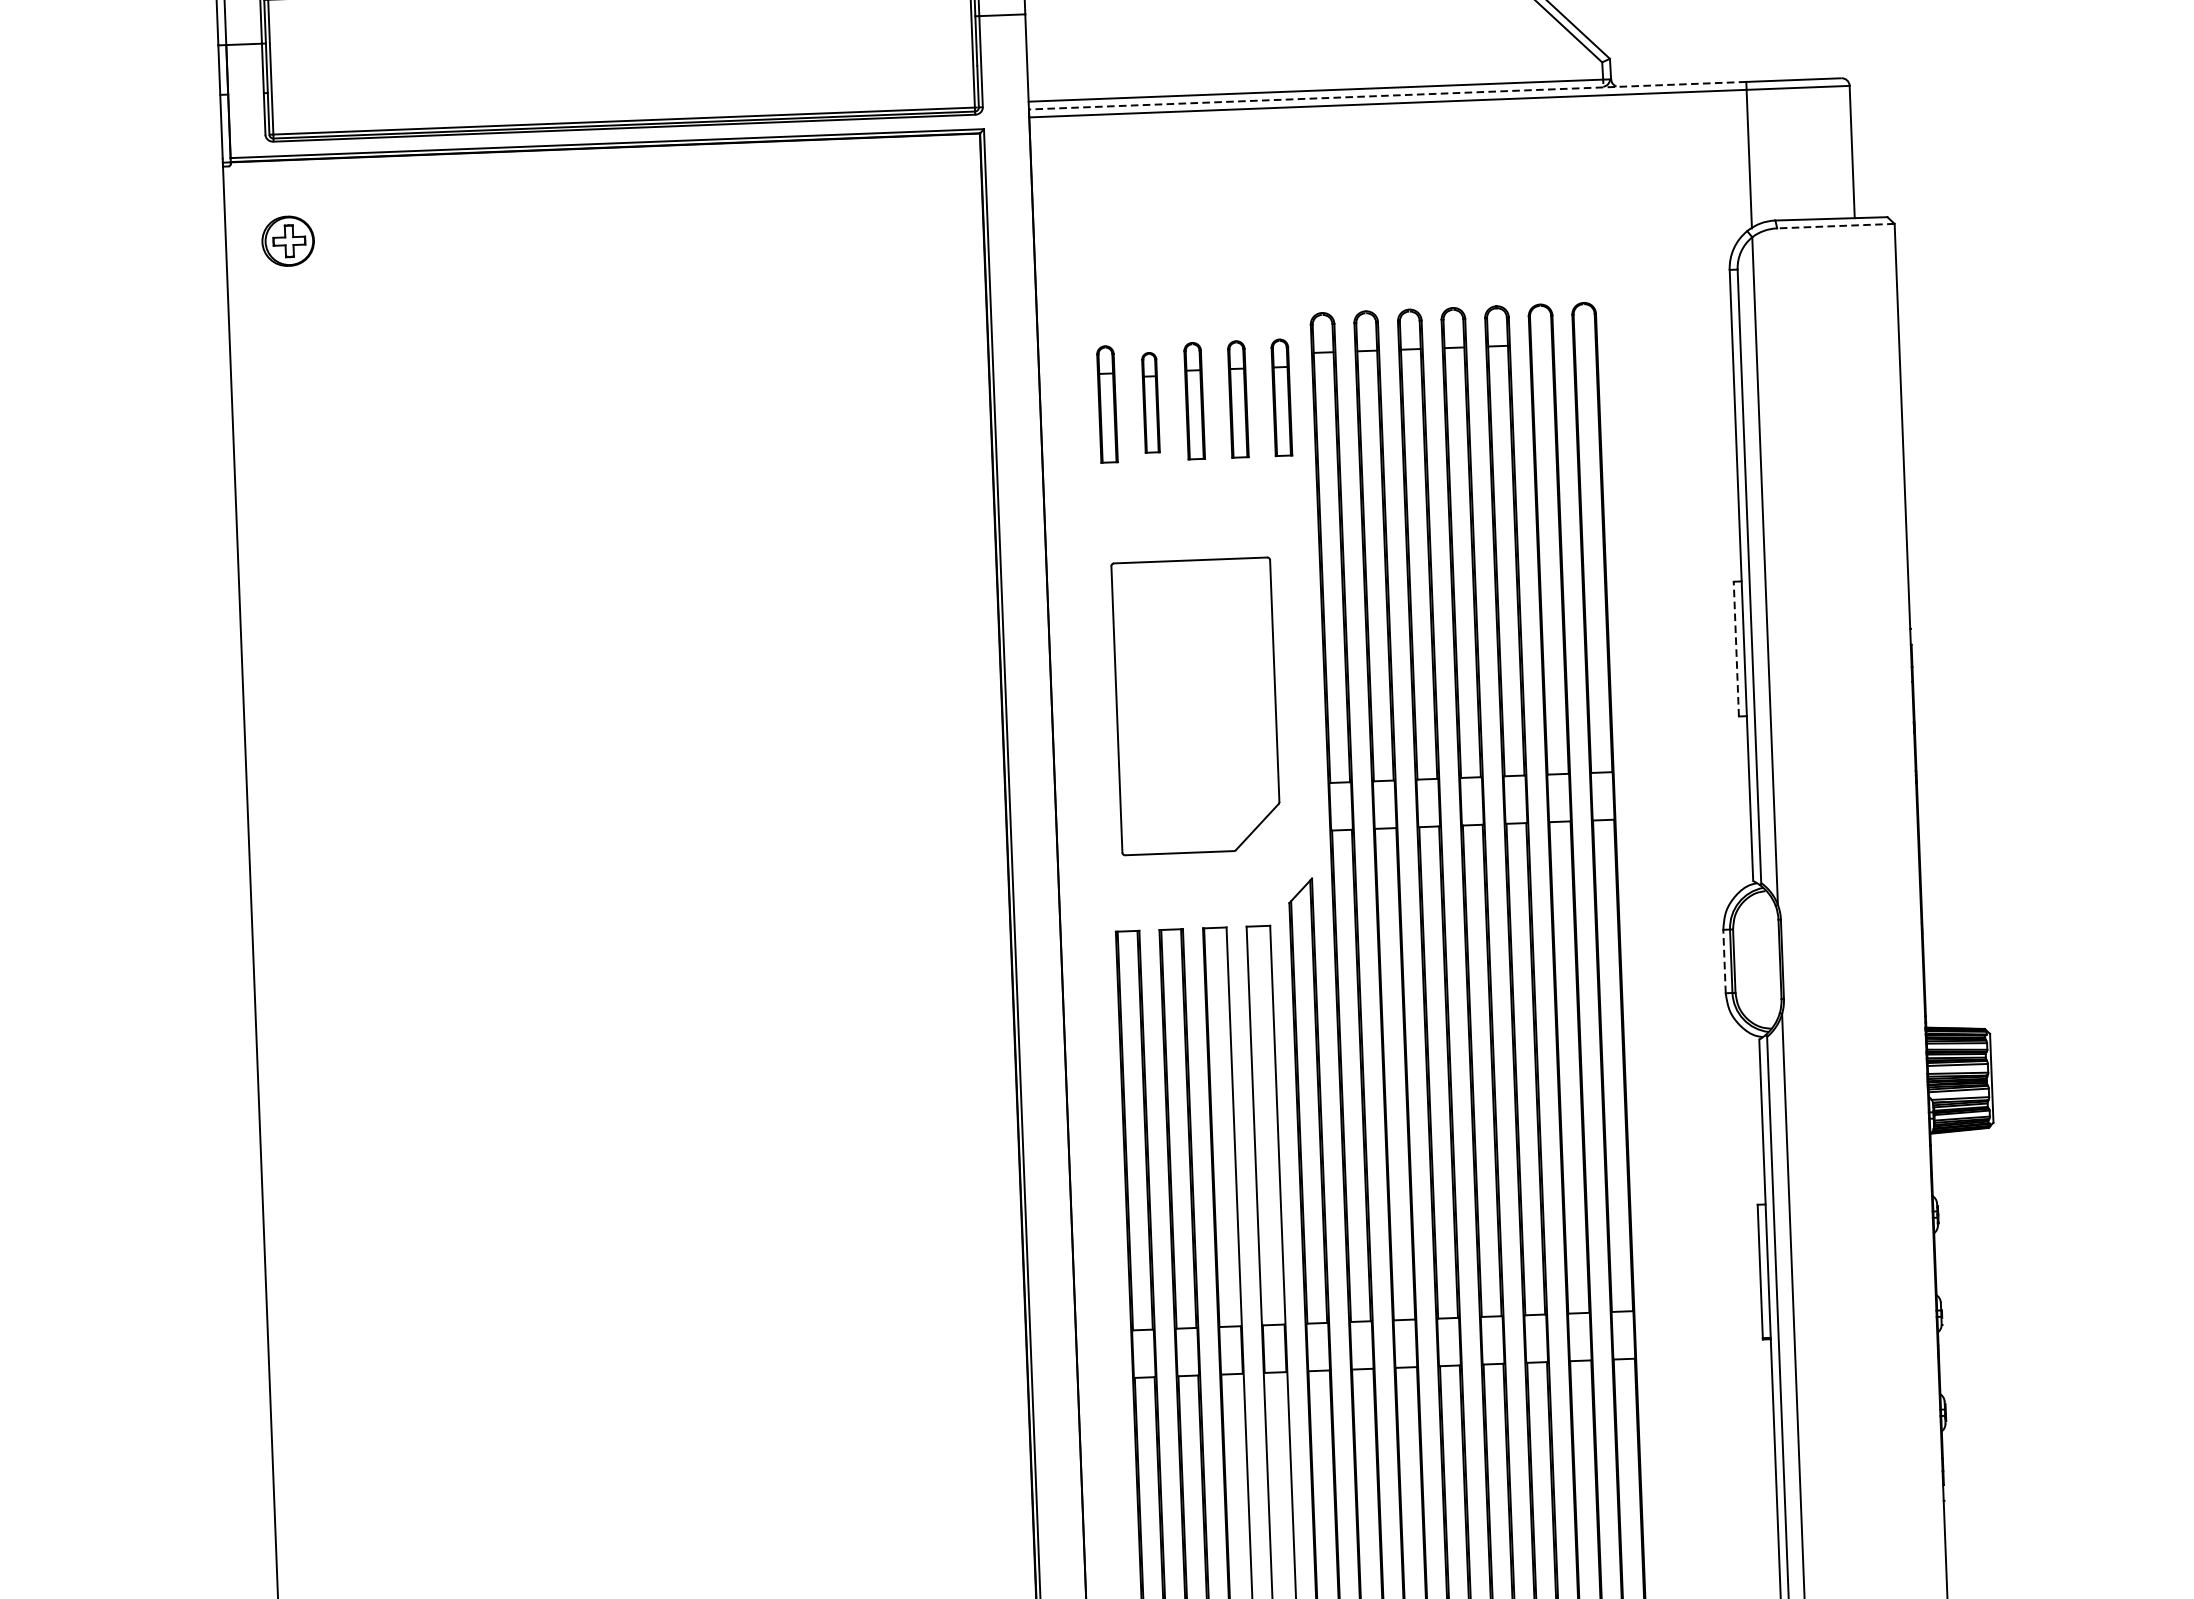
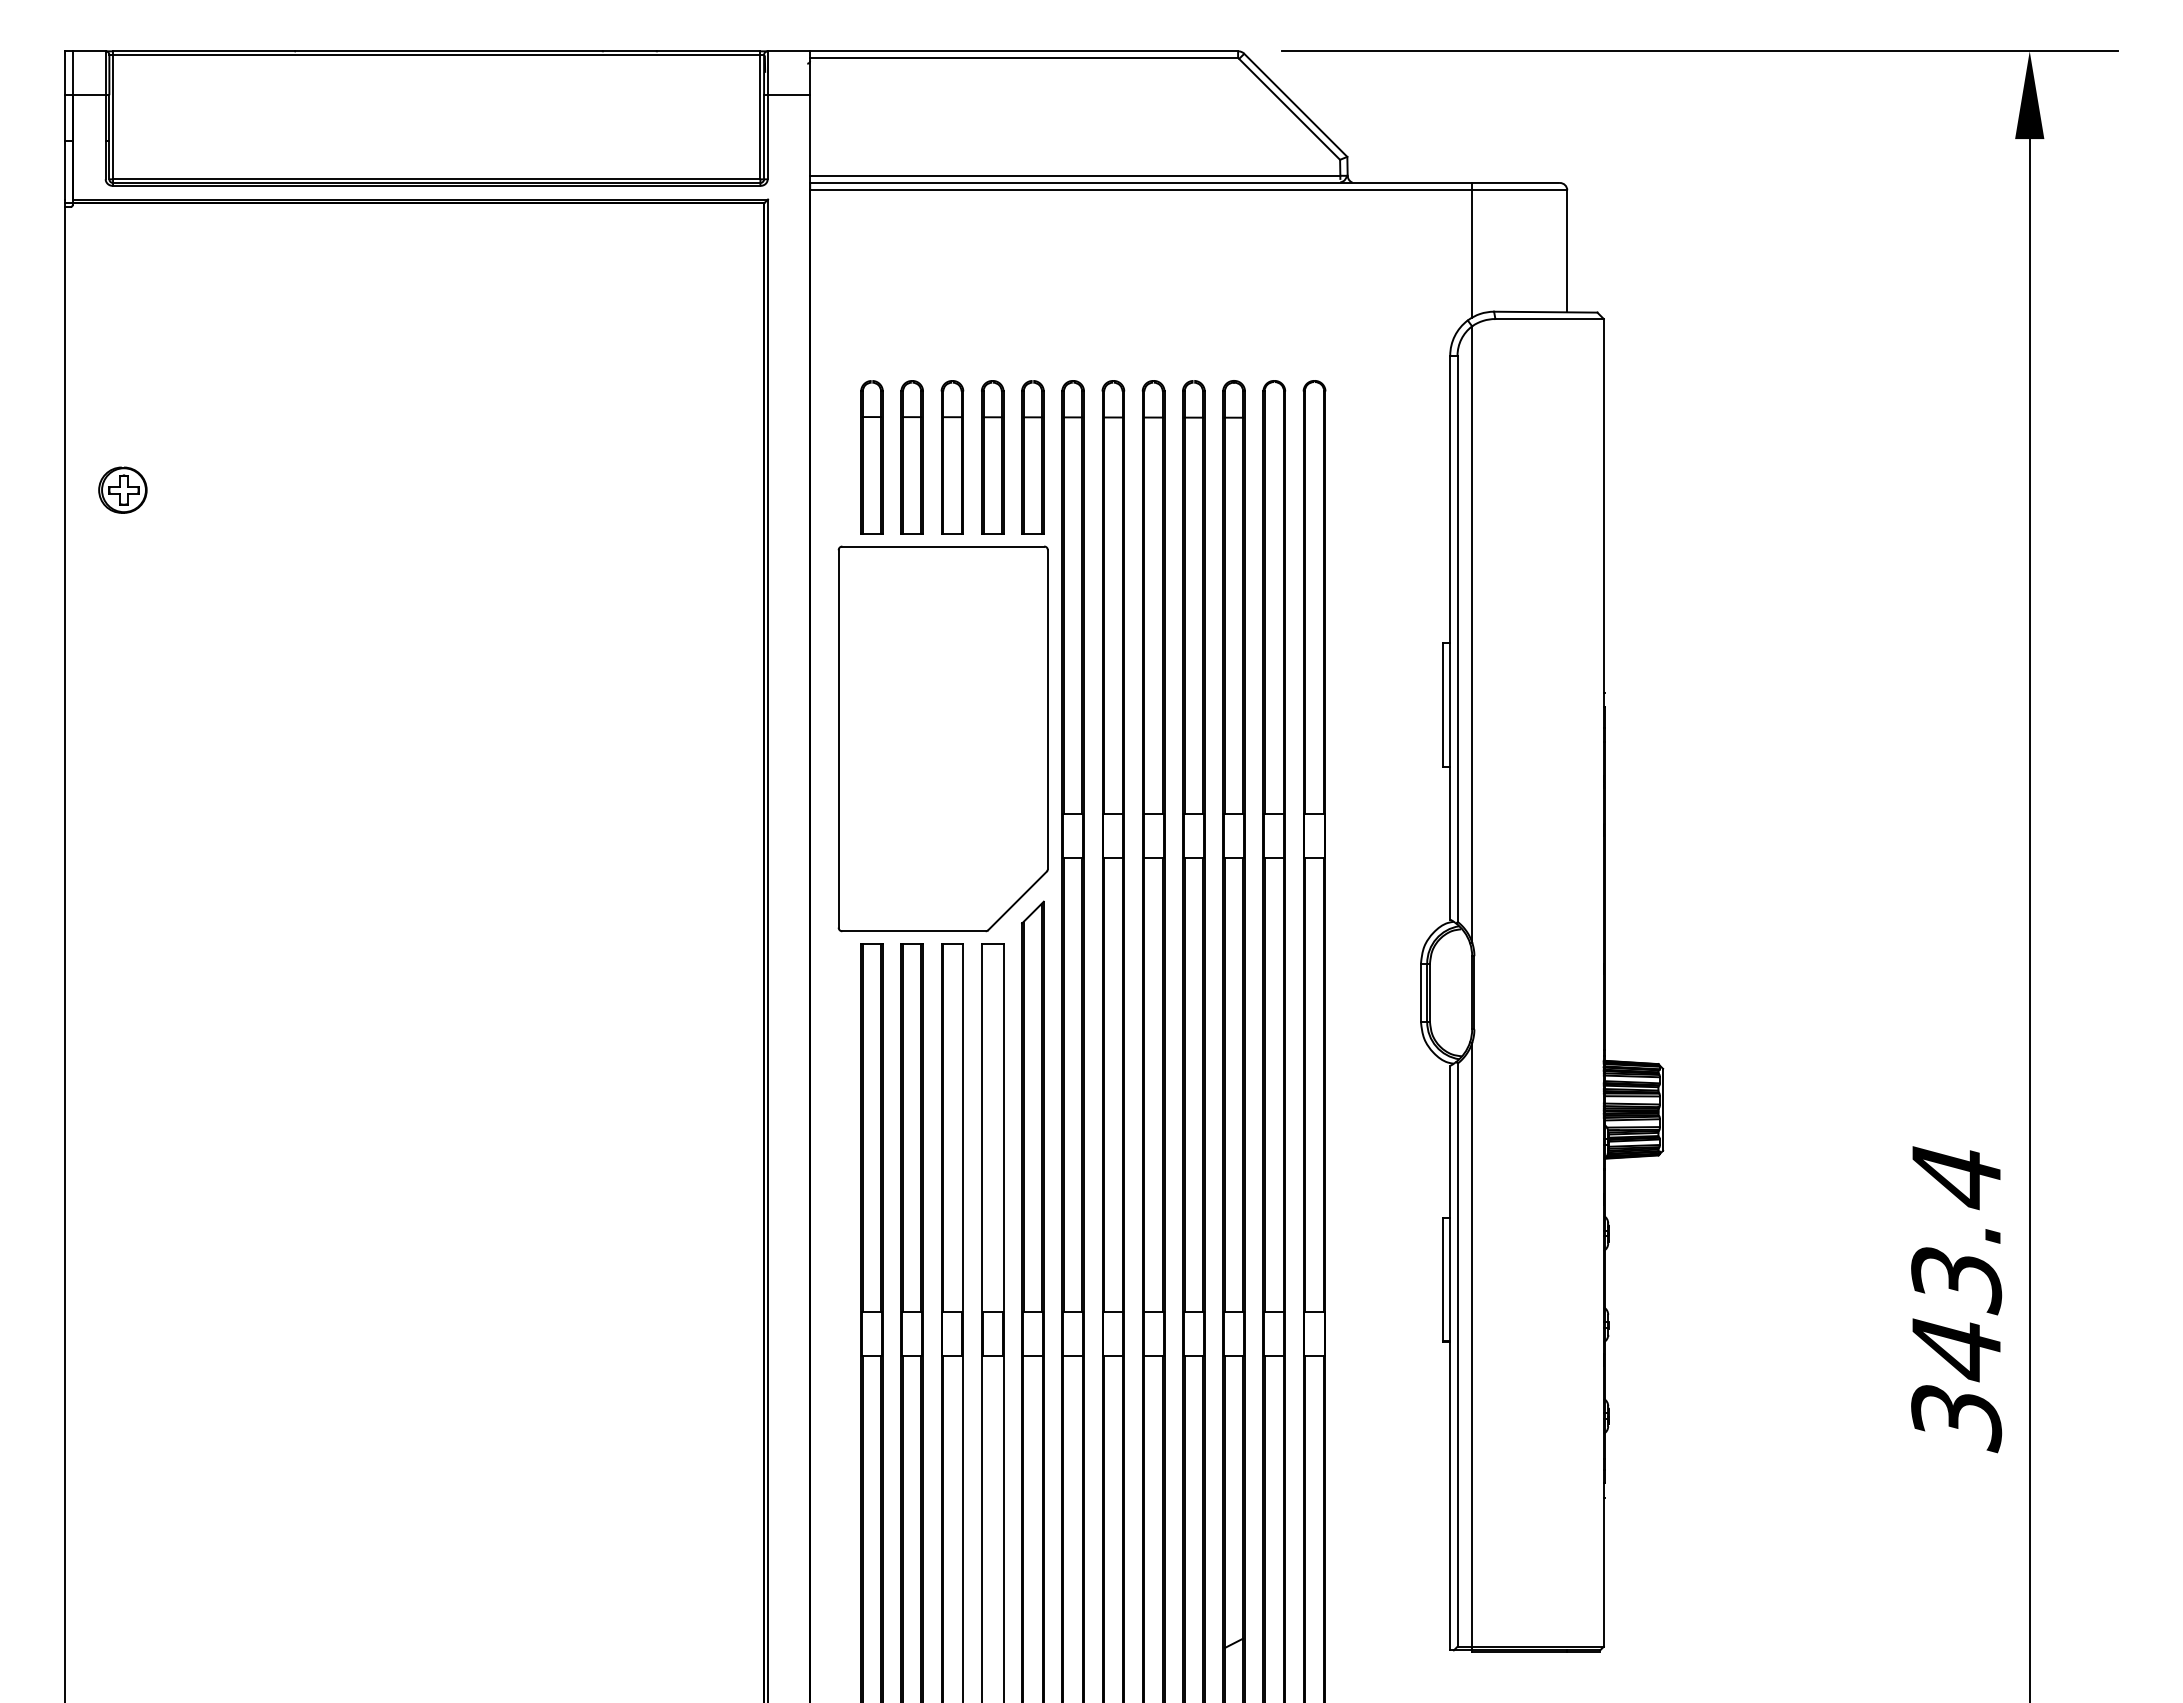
line: (1386, 95) -> (1140, 182), dashed -> solid
line: (1835, 226) -> (1549, 319), dashed -> solid
part: (287, 240) -> (122, 489), moved
part: (1281, 397) -> (1032, 457), size x1.43
part: (1237, 399) -> (992, 457), size x1.43
part: (1194, 401) -> (952, 457), size x1.43
part: (1150, 402) -> (911, 457), size x1.67
part: (1106, 404) -> (871, 457), size x1.43
line: (1735, 648) -> (1442, 704), dashed -> solid
part: (1195, 705) -> (942, 738), size x1.43
line: (1724, 961) -> (1420, 992), dashed -> solid

